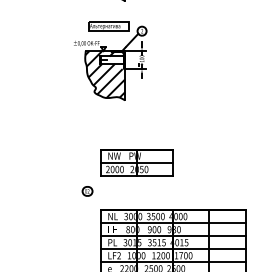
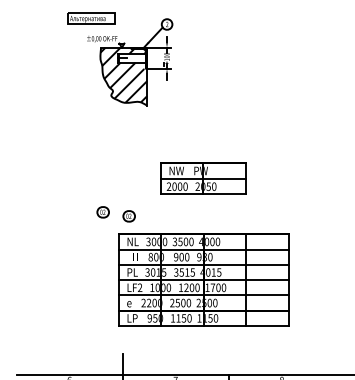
part: (108, 26) -> (91, 18), moved
part: (137, 162) -> (203, 178), moved
part: (109, 194) -> (128, 216), added

